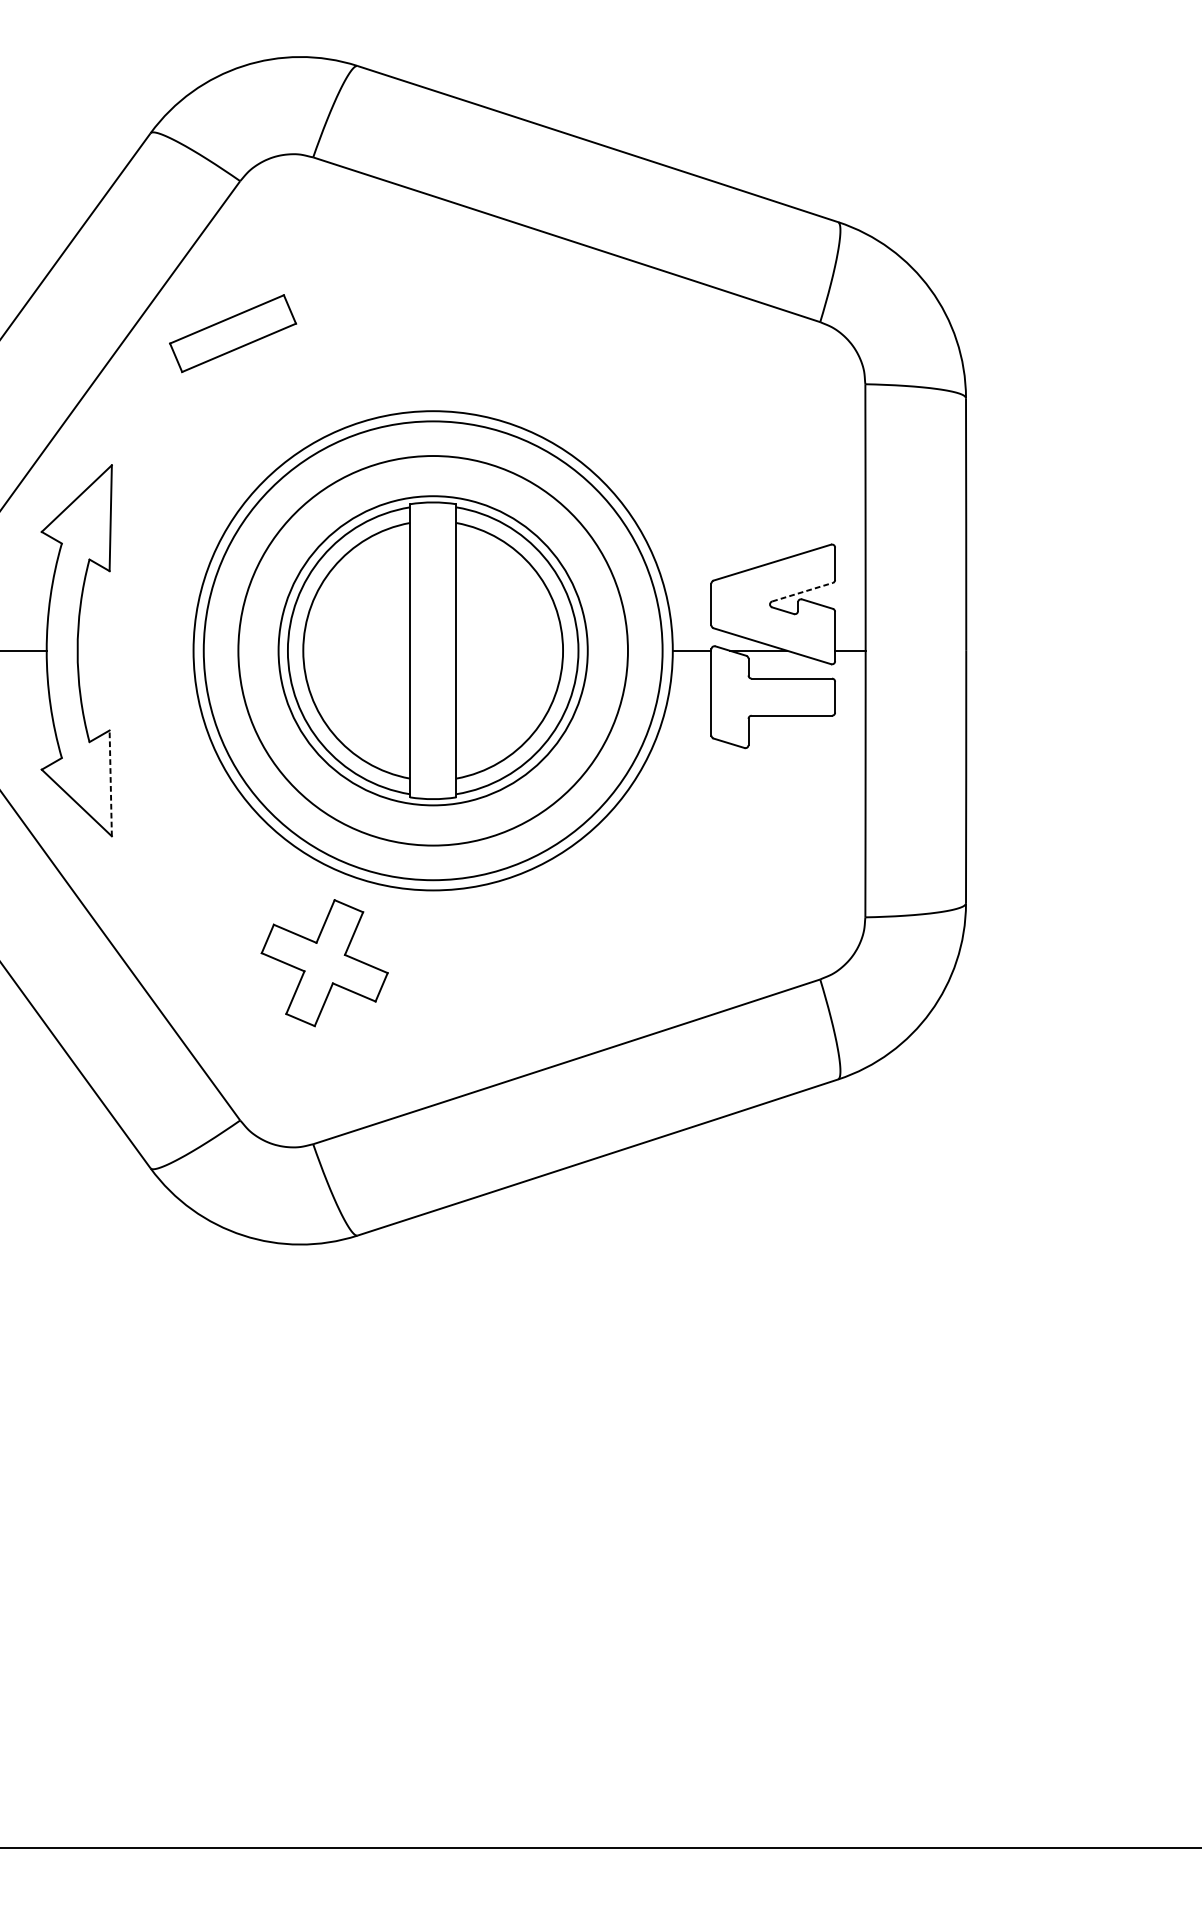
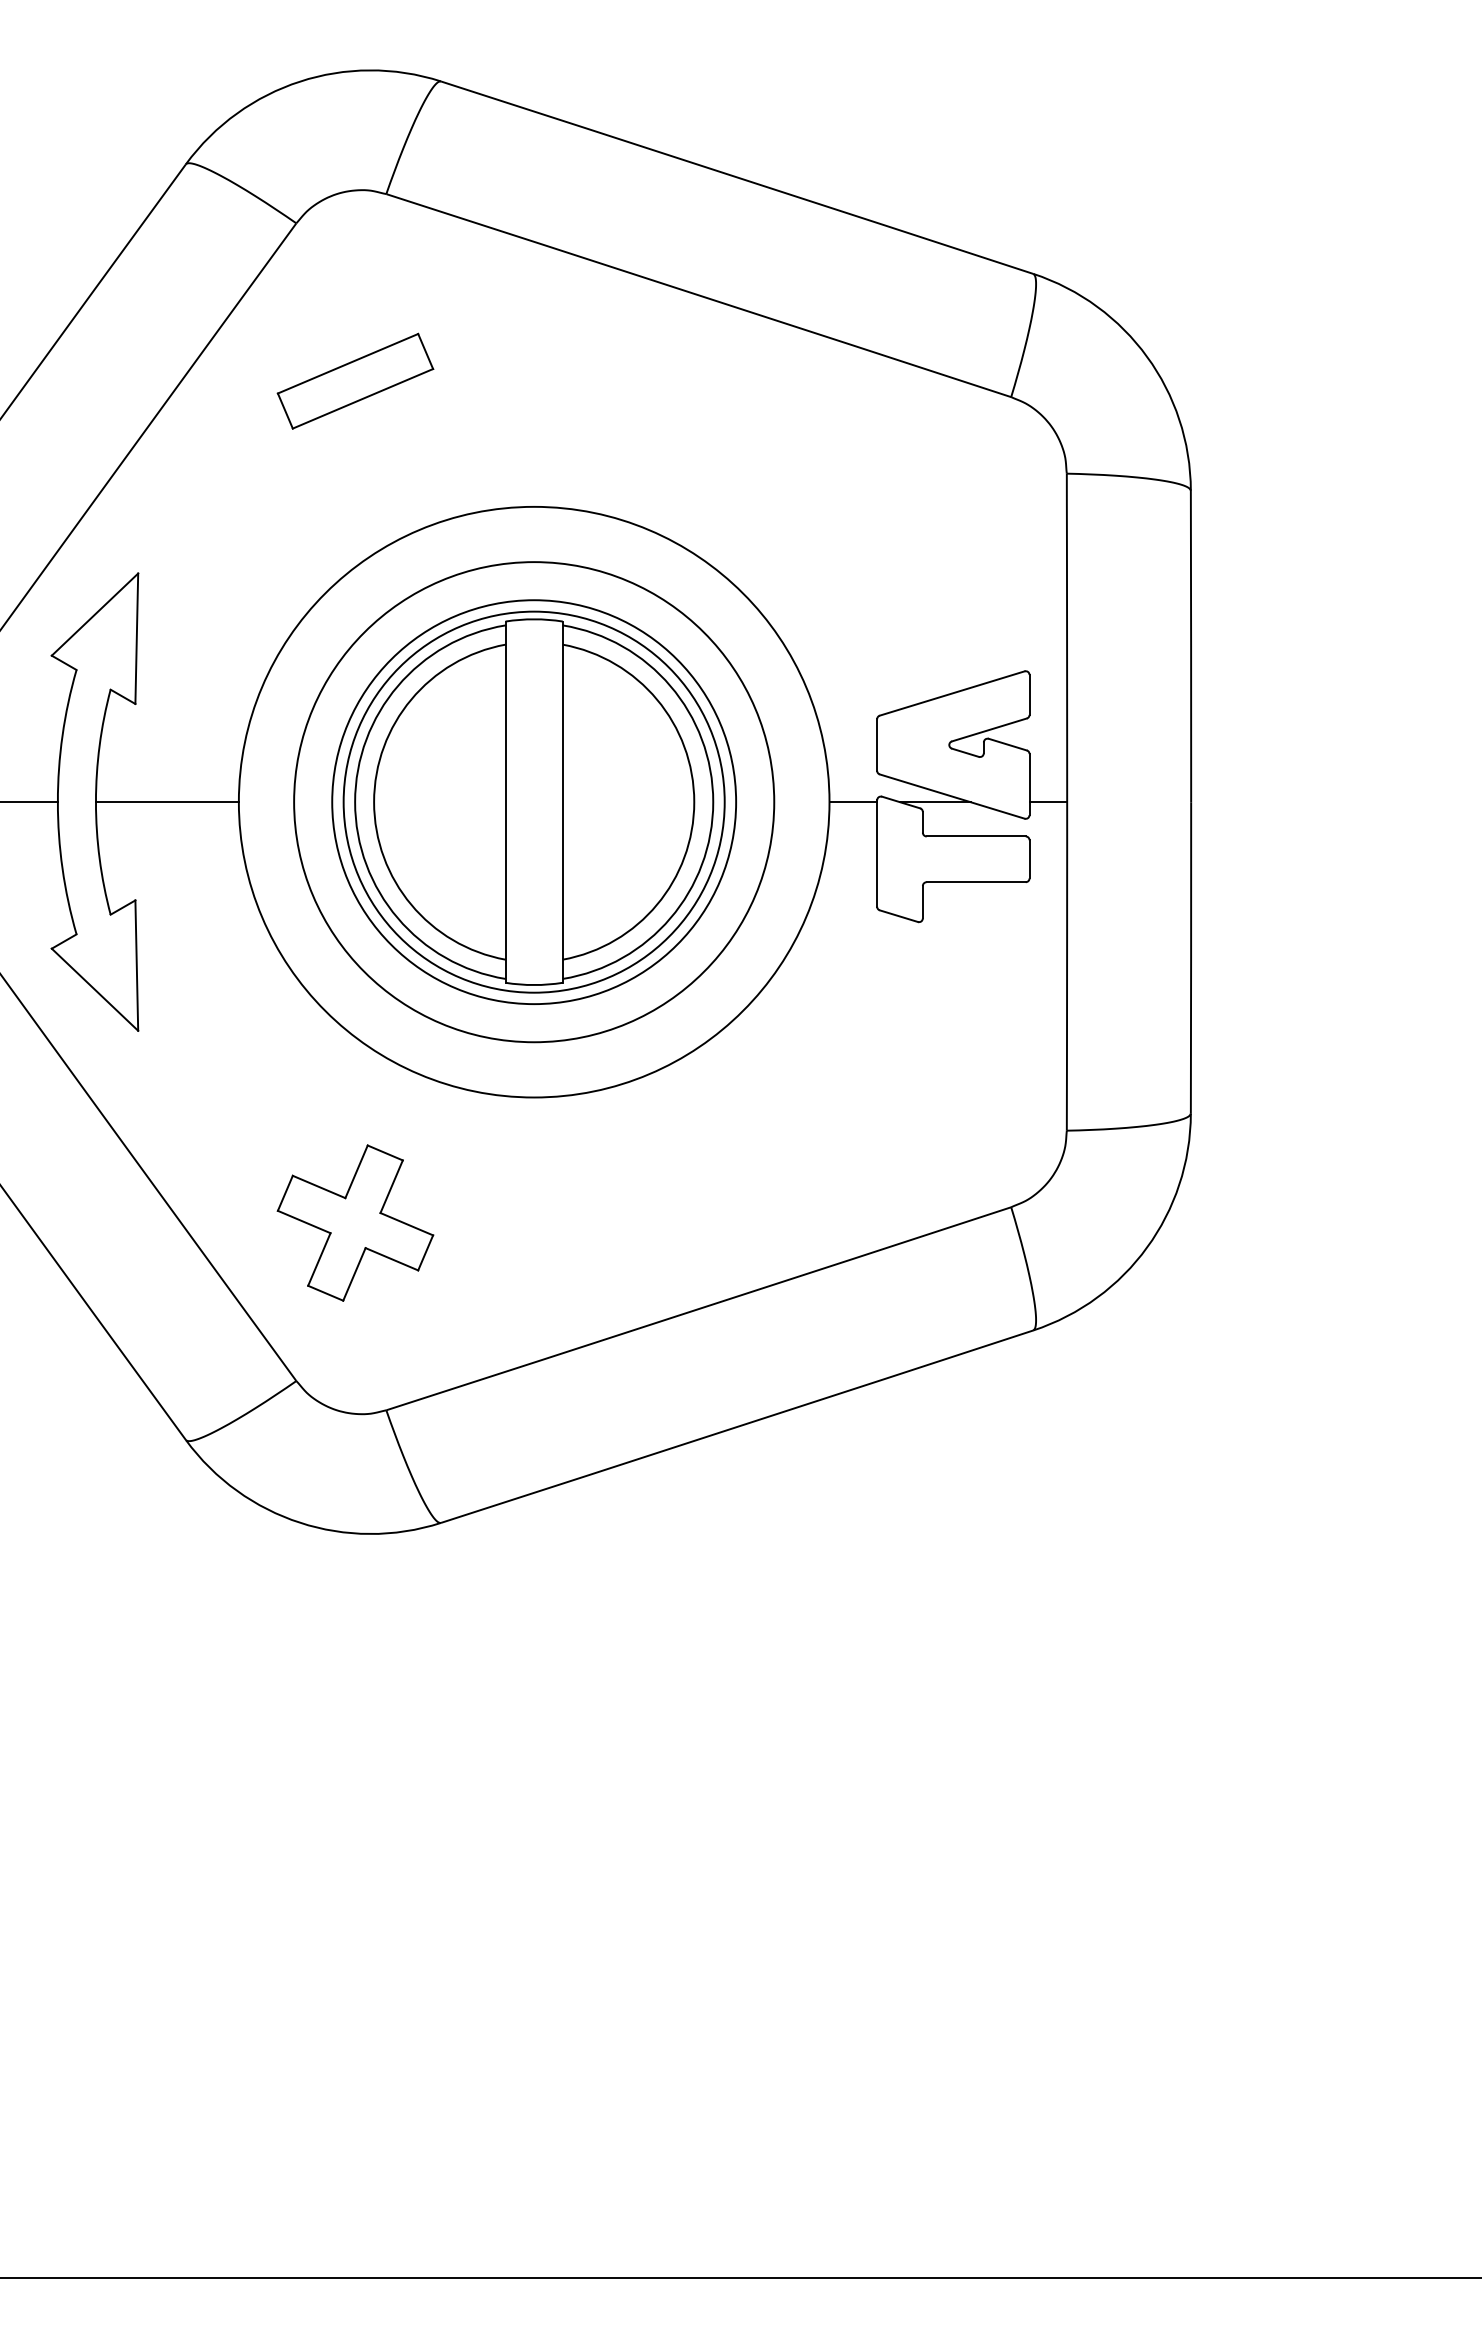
part: (233, 332) -> (355, 380), moved
line: (802, 591) -> (989, 729), dashed -> solid
line: (134, 651) -> (166, 802), added
circle: (433, 651) -> (534, 802), size x0.71
line: (110, 783) -> (136, 965), dashed -> solid
part: (324, 962) -> (355, 1222), moved

